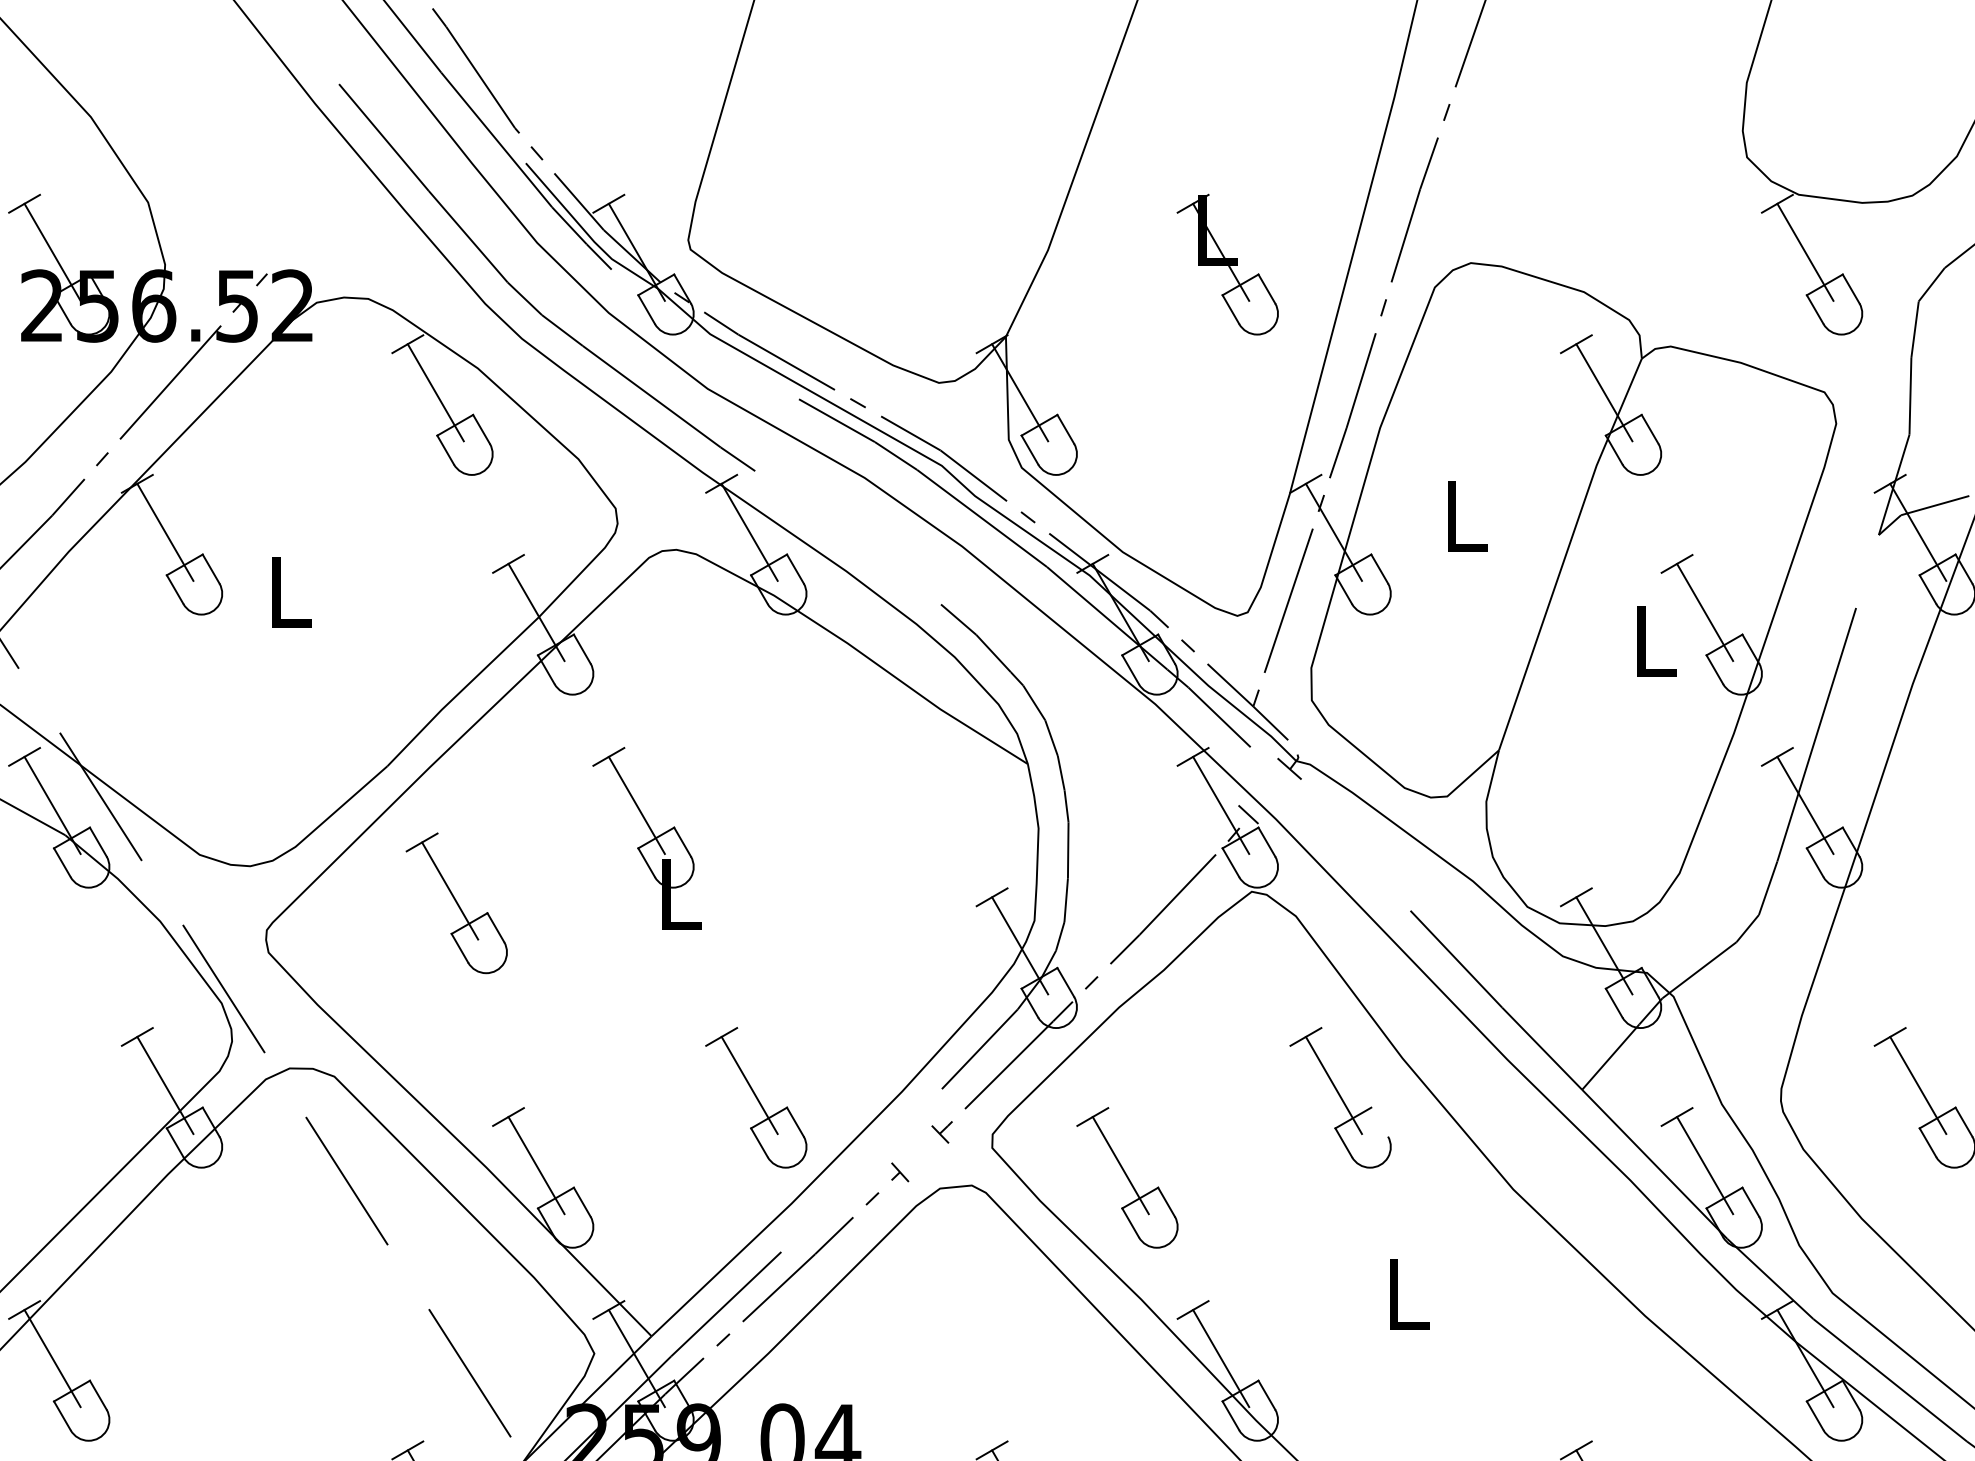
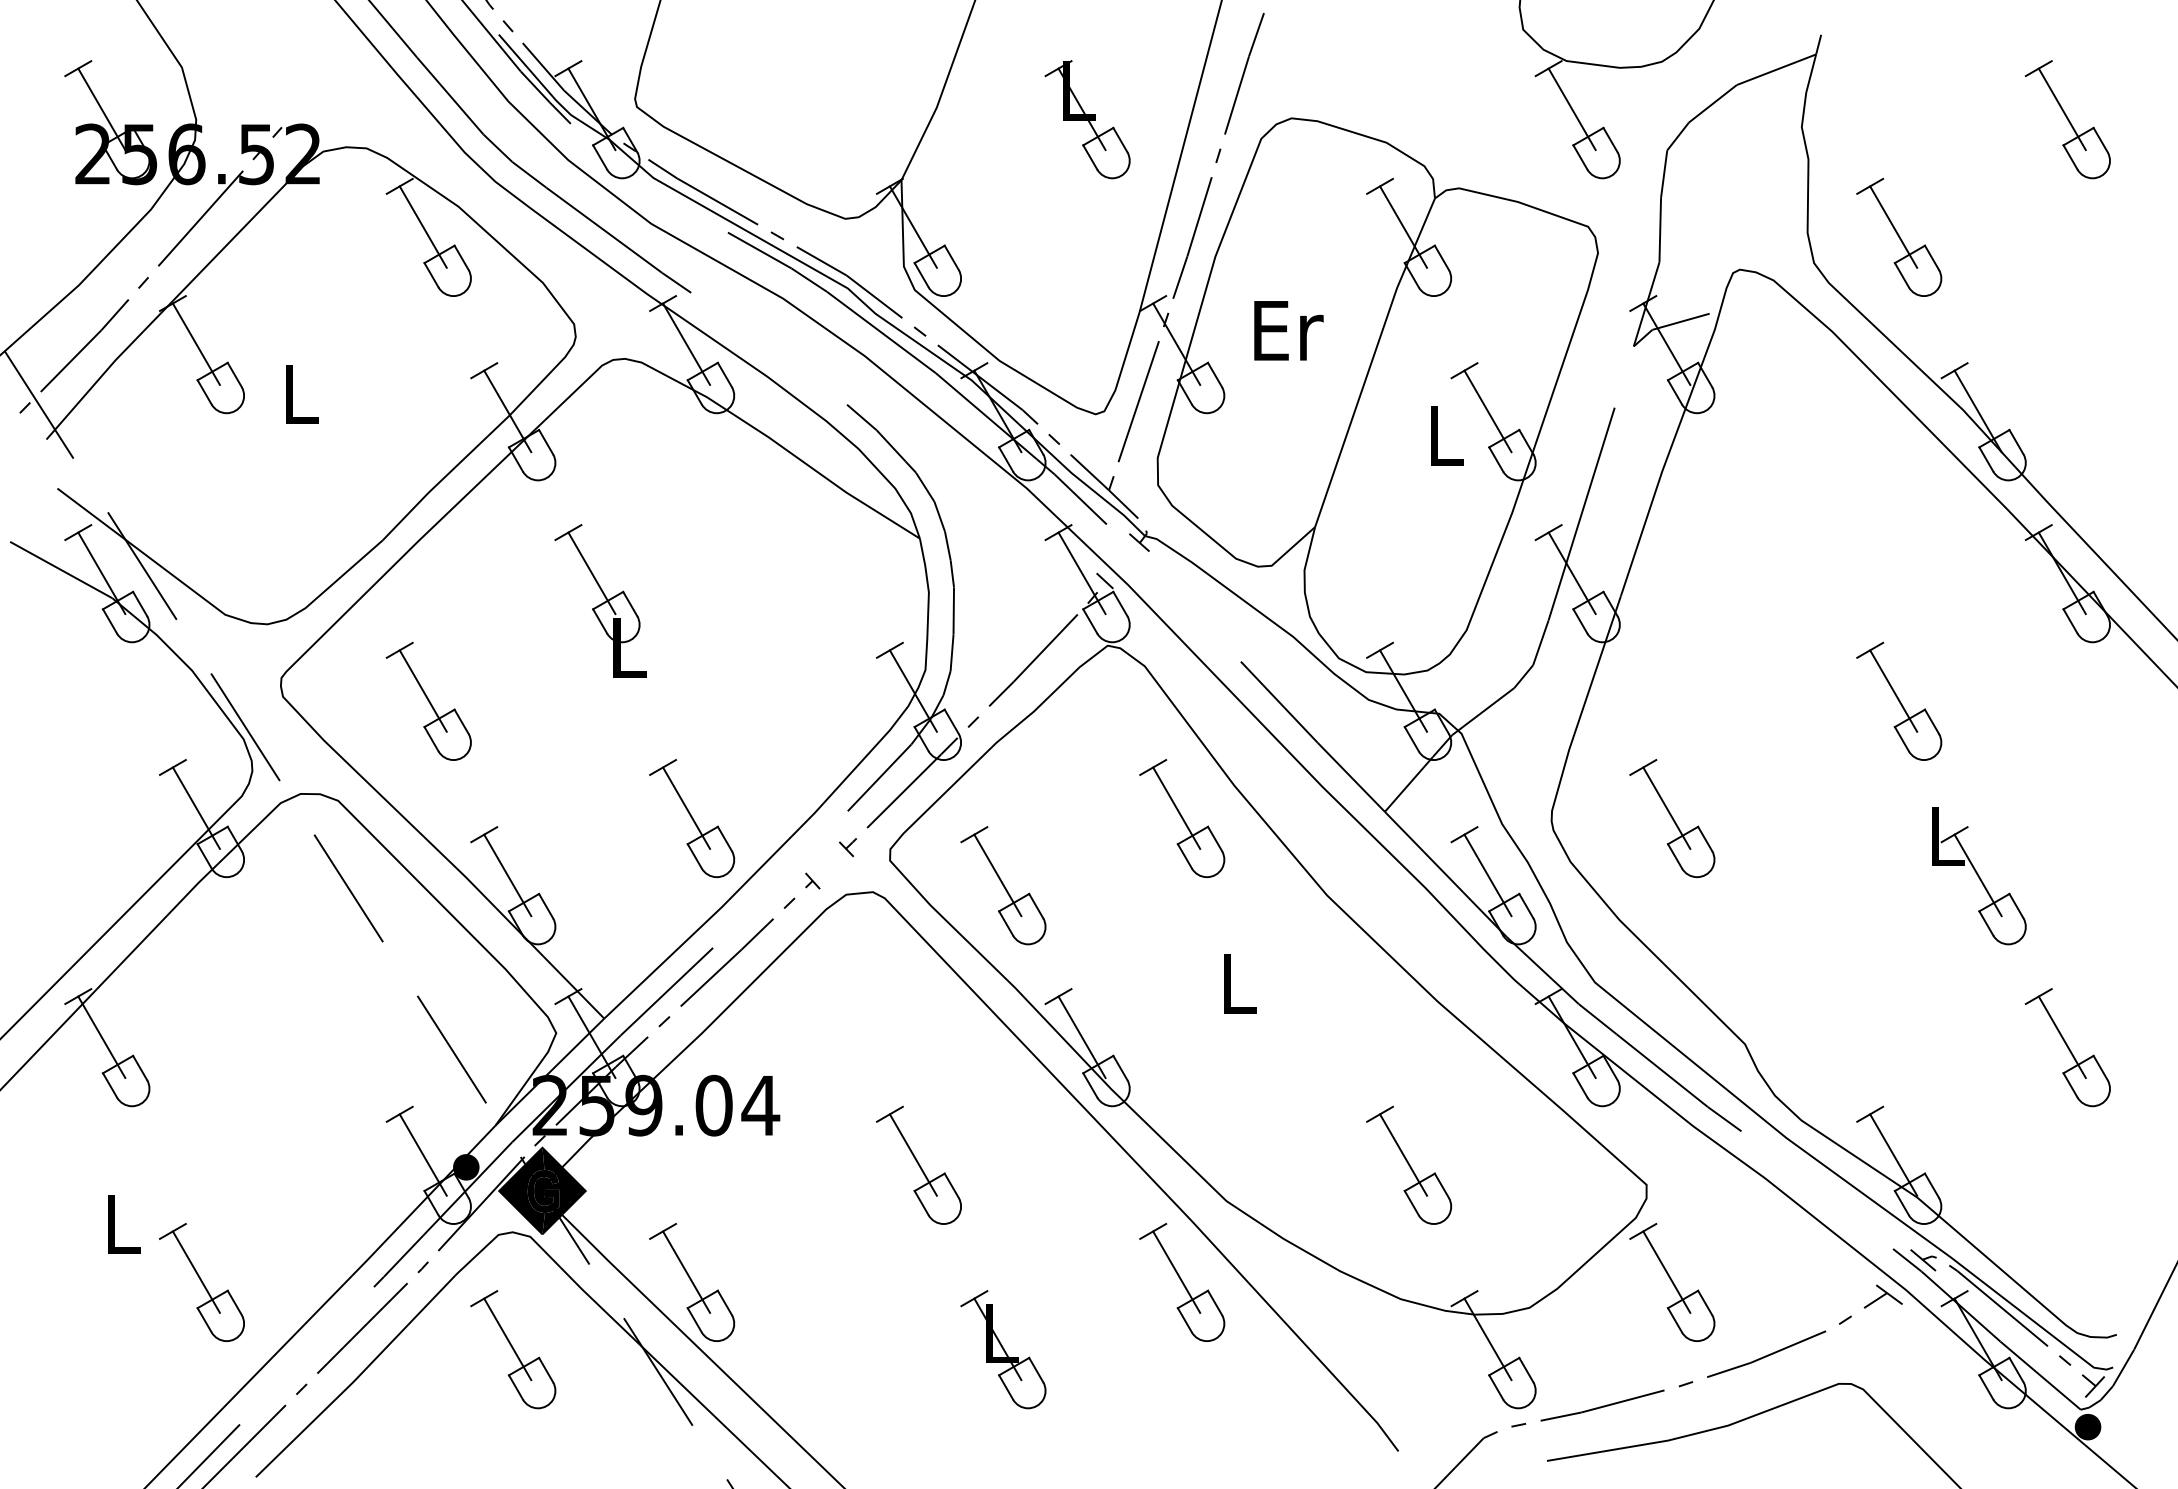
text: (1467, 515) -> (1288, 330), L -> Er
part: (456, 902) -> (428, 700), moved
line: (1380, 1121) -> (1215, 838), added

